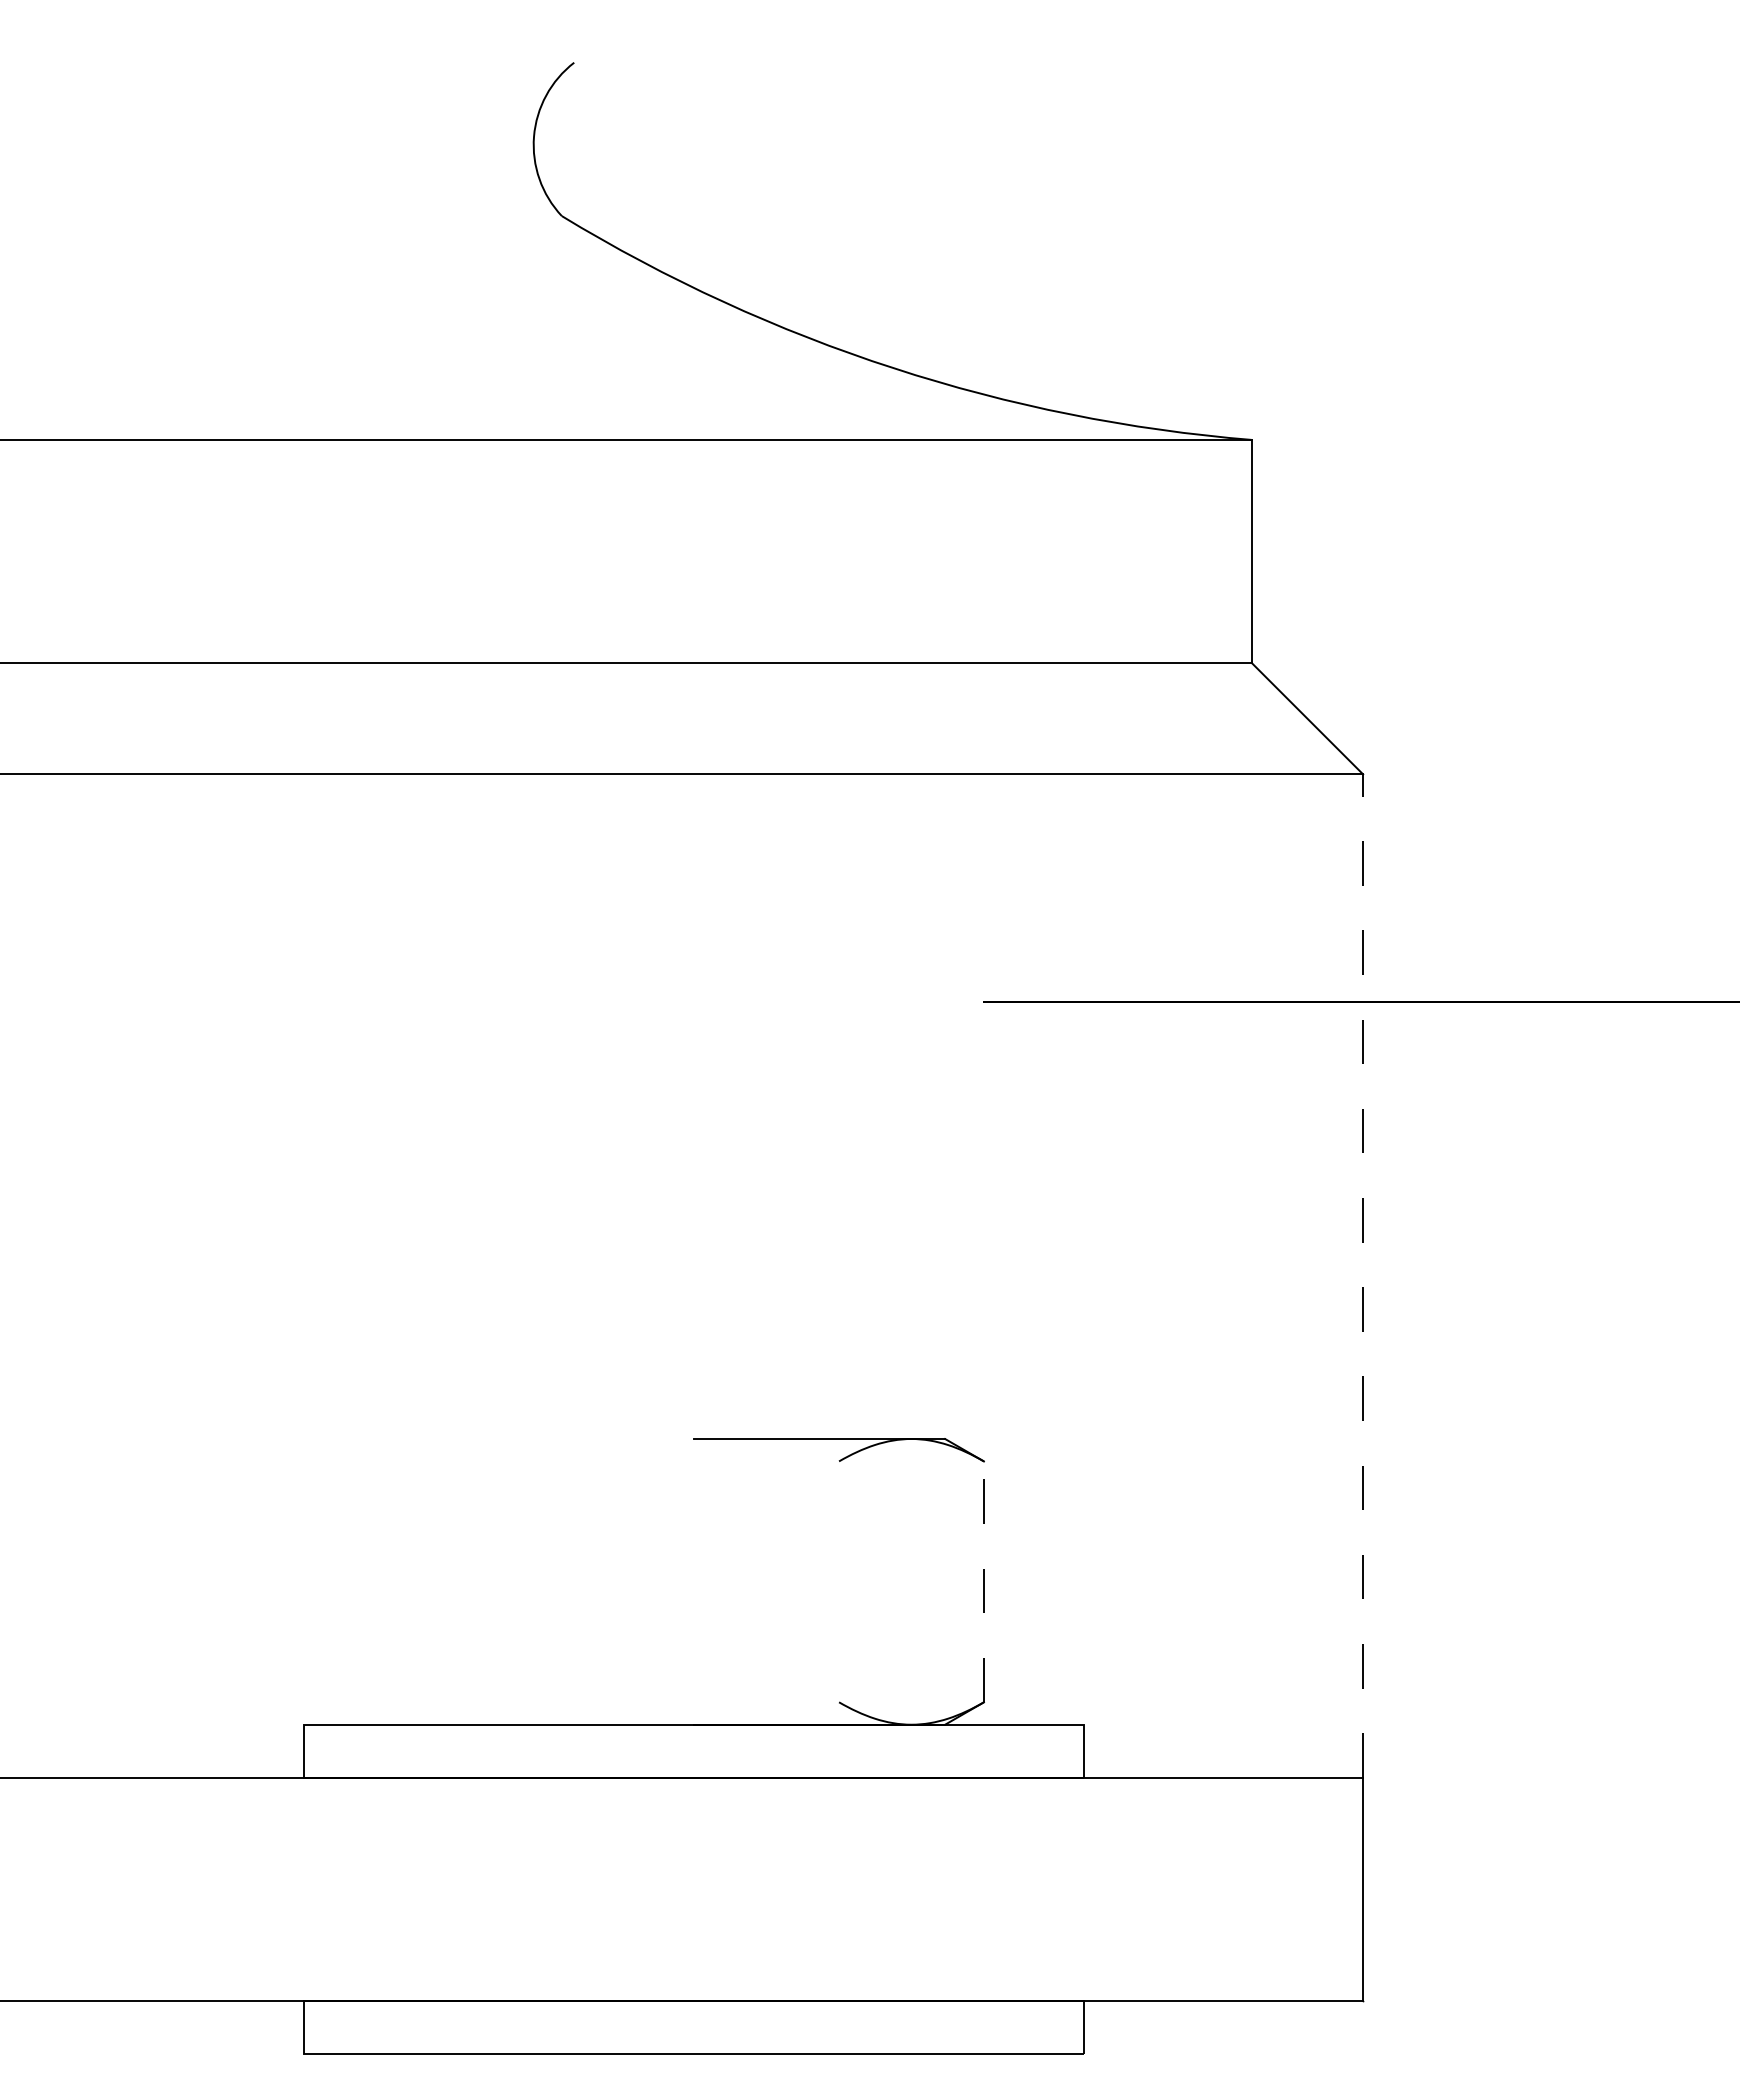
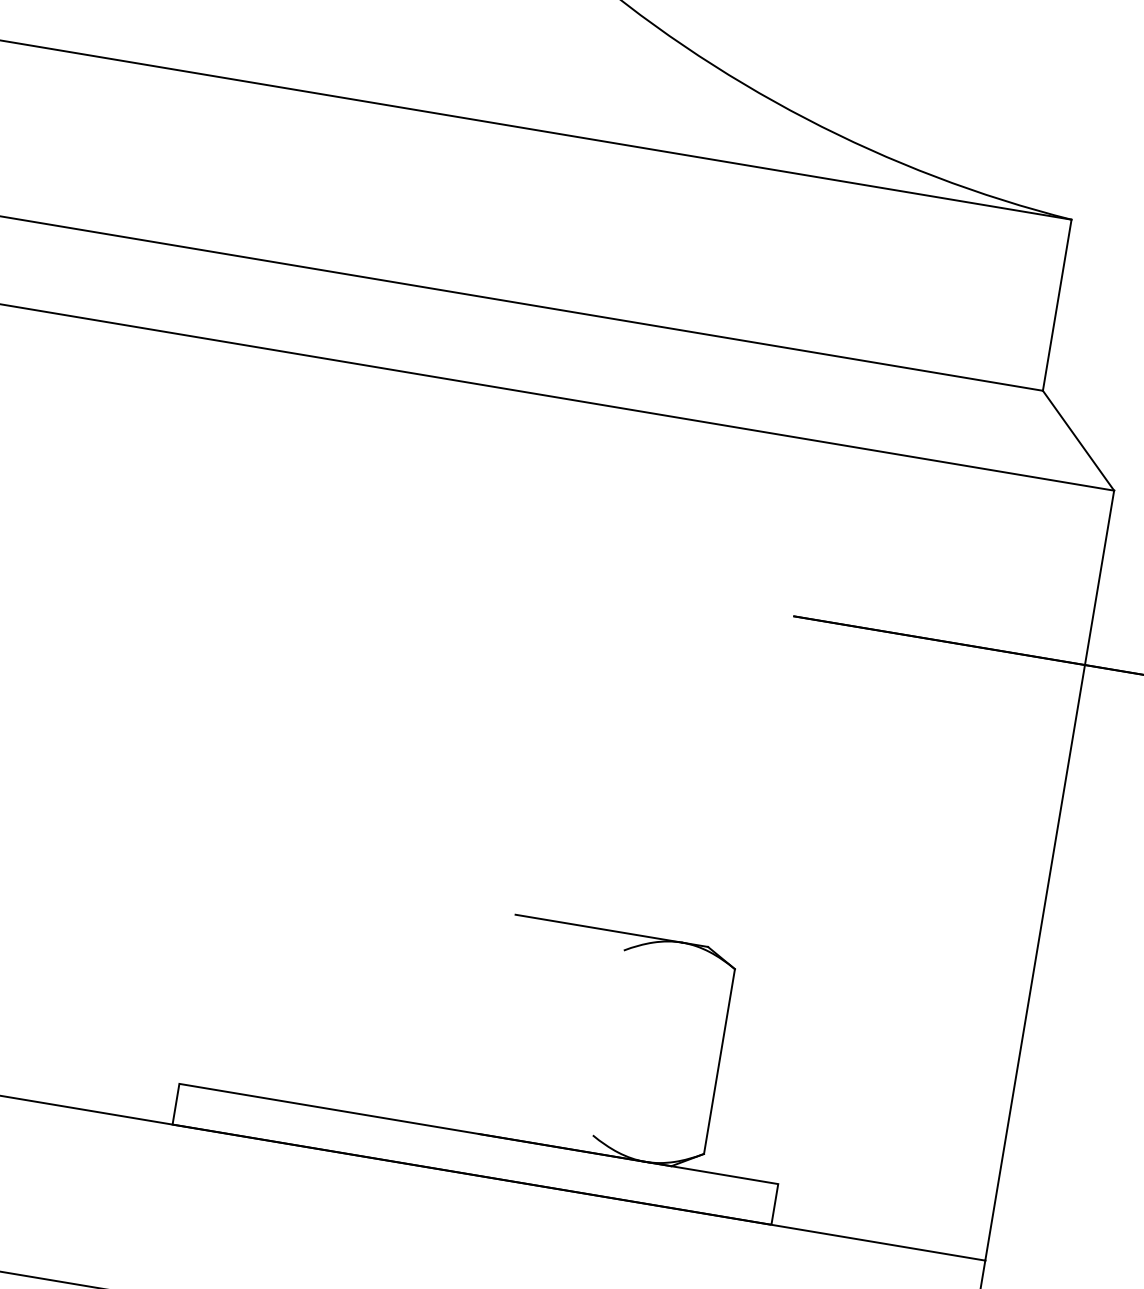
line: (1363, 1276) -> (1049, 875), dashed -> solid
line: (983, 1581) -> (719, 1061), dashed -> solid

